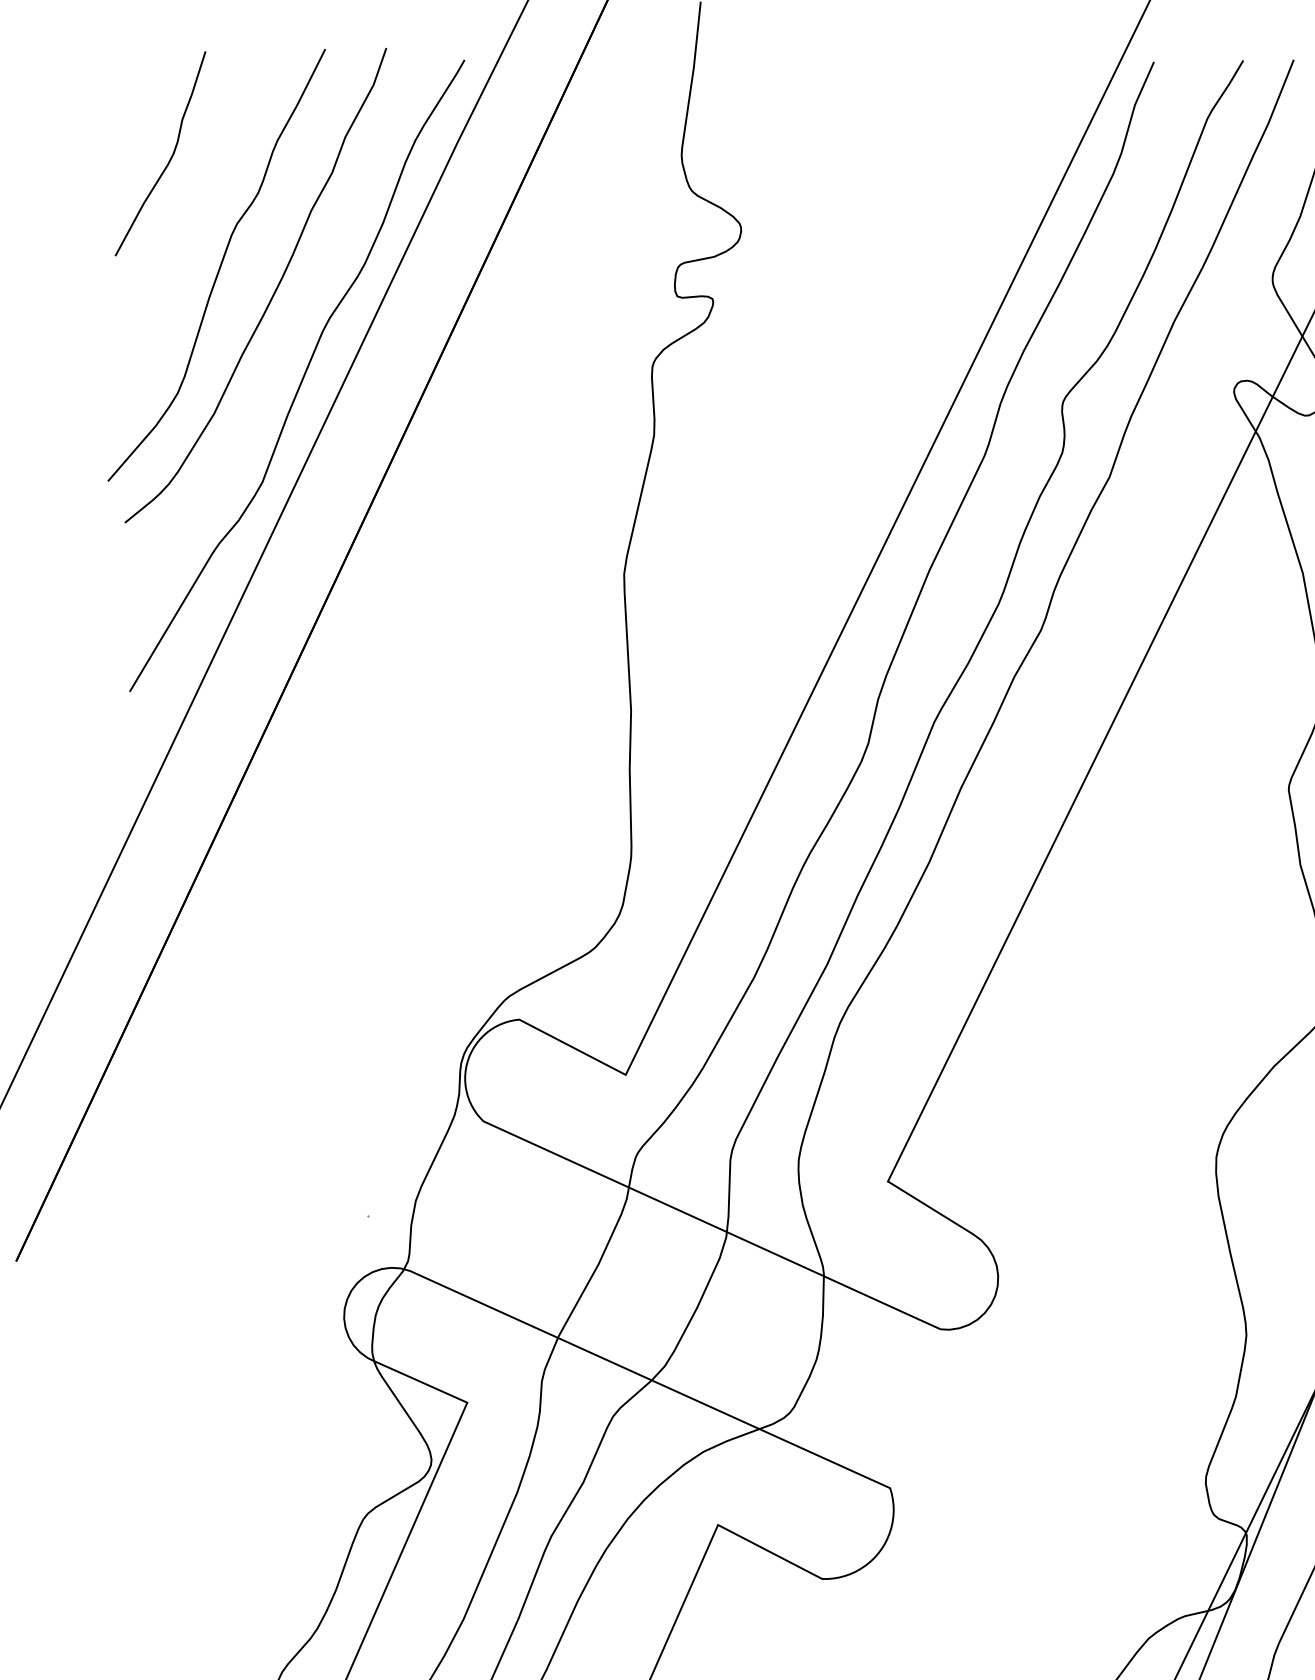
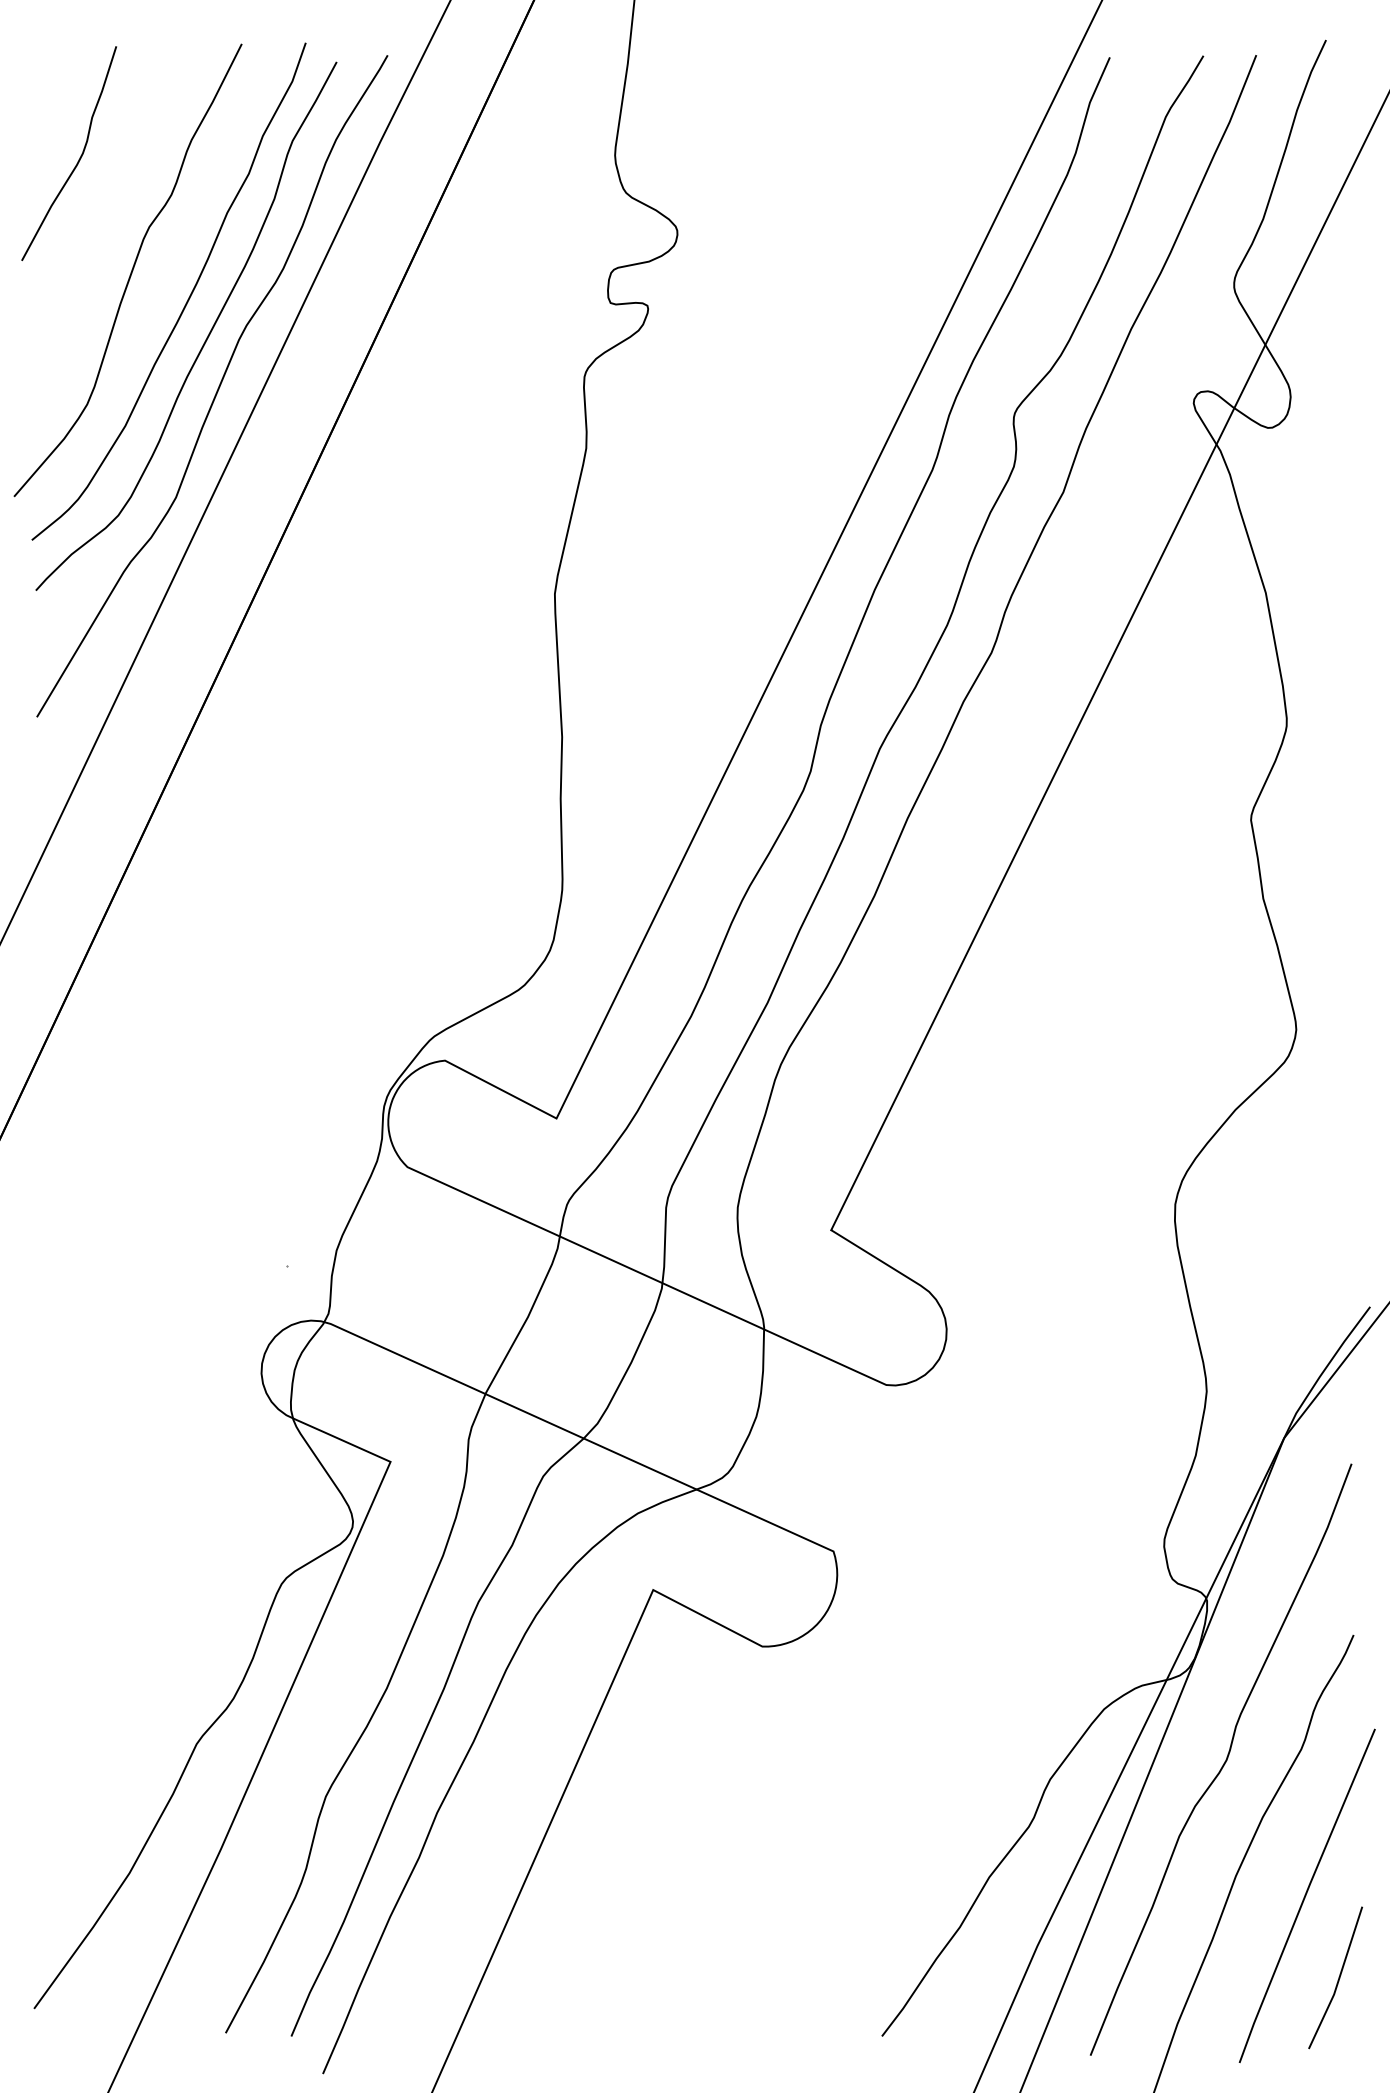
curve: (292, 327) -> (207, 335), added

